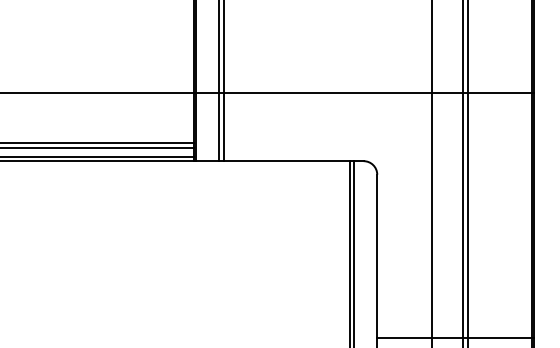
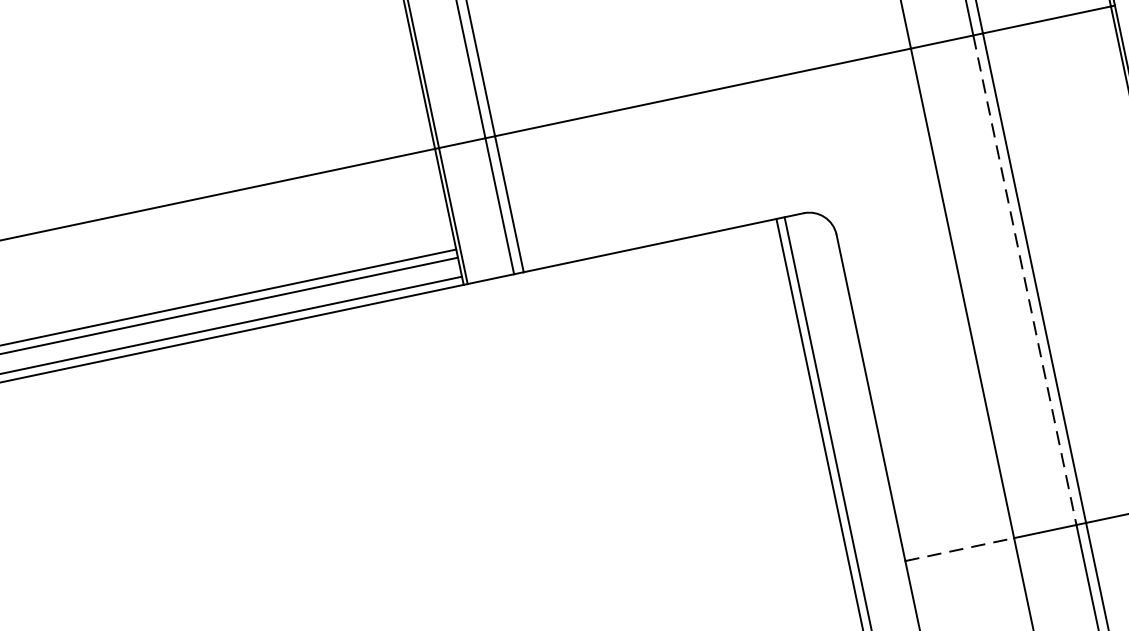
line: (462, 216) -> (1024, 282), solid -> dashed
line: (404, 338) -> (959, 550), solid -> dashed

